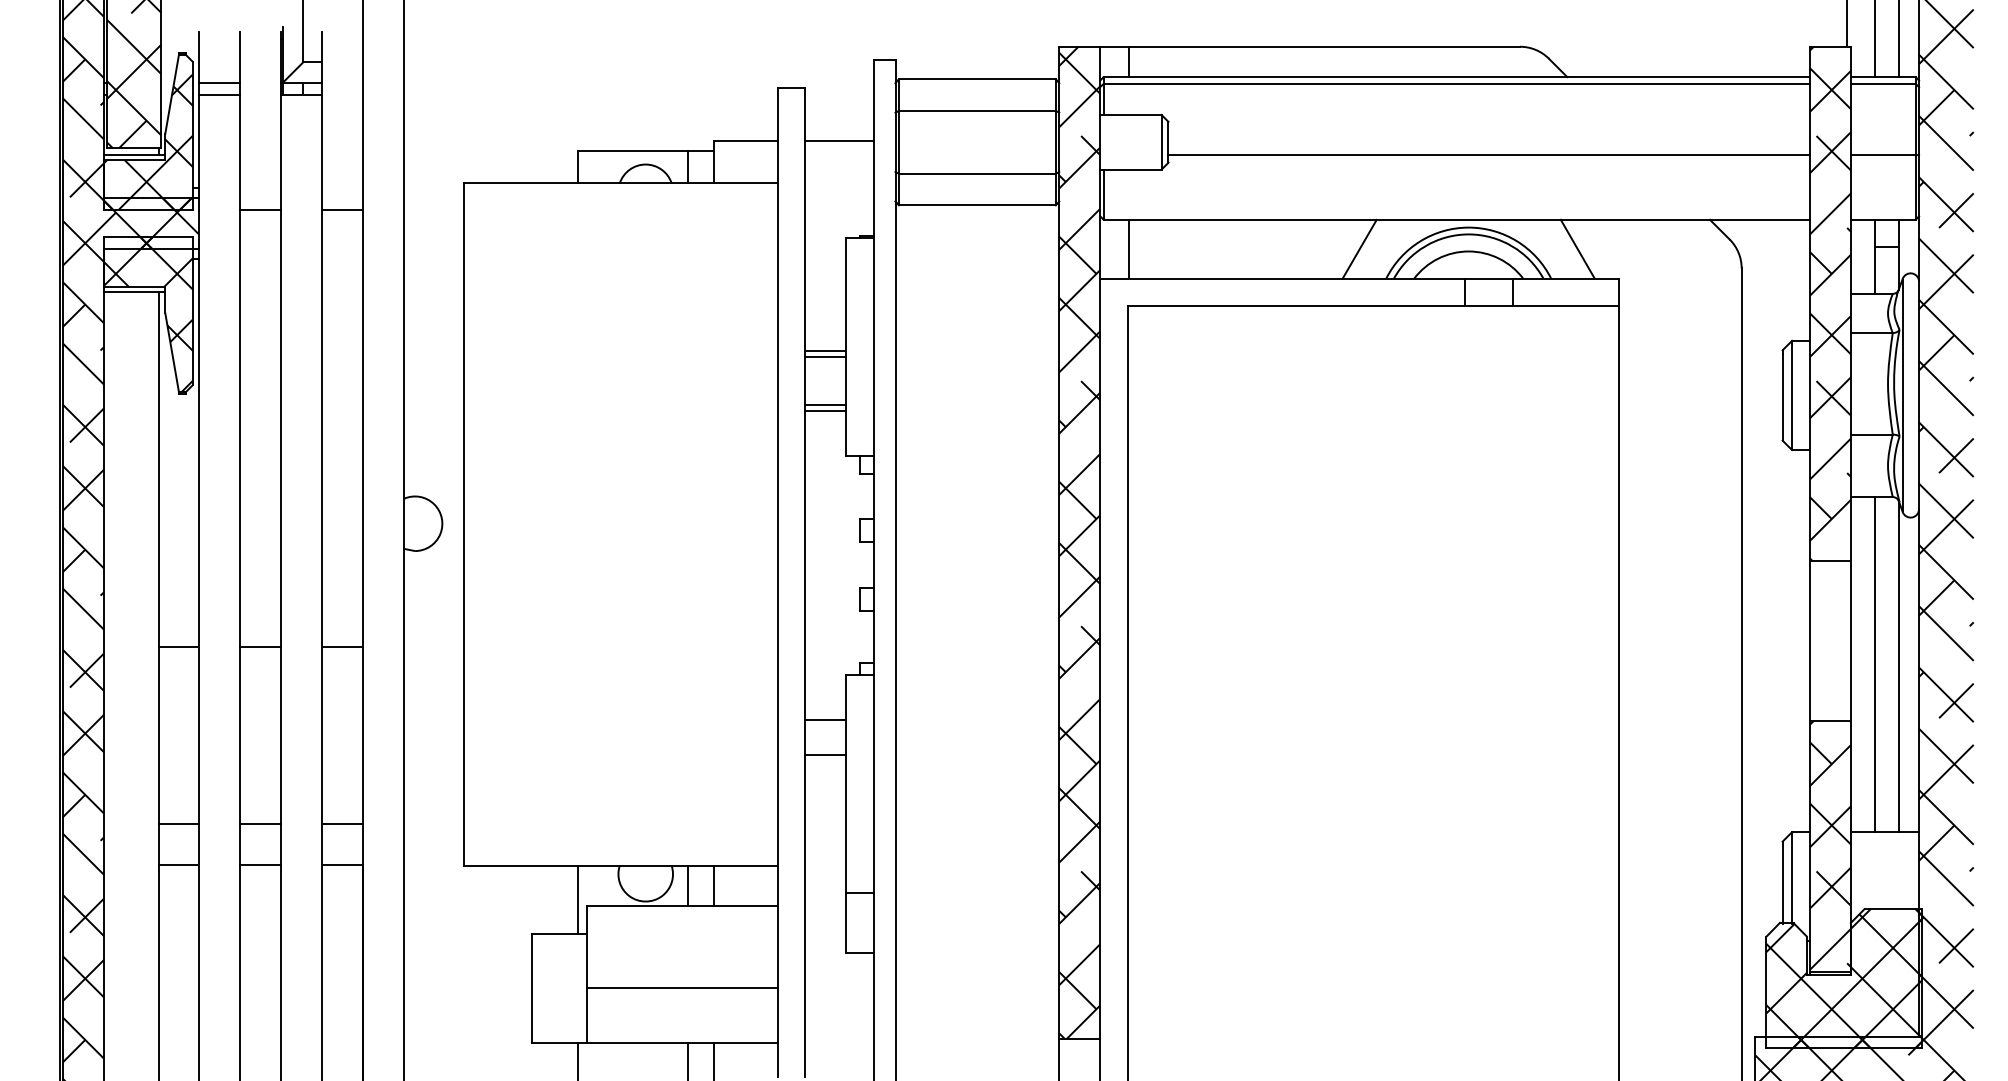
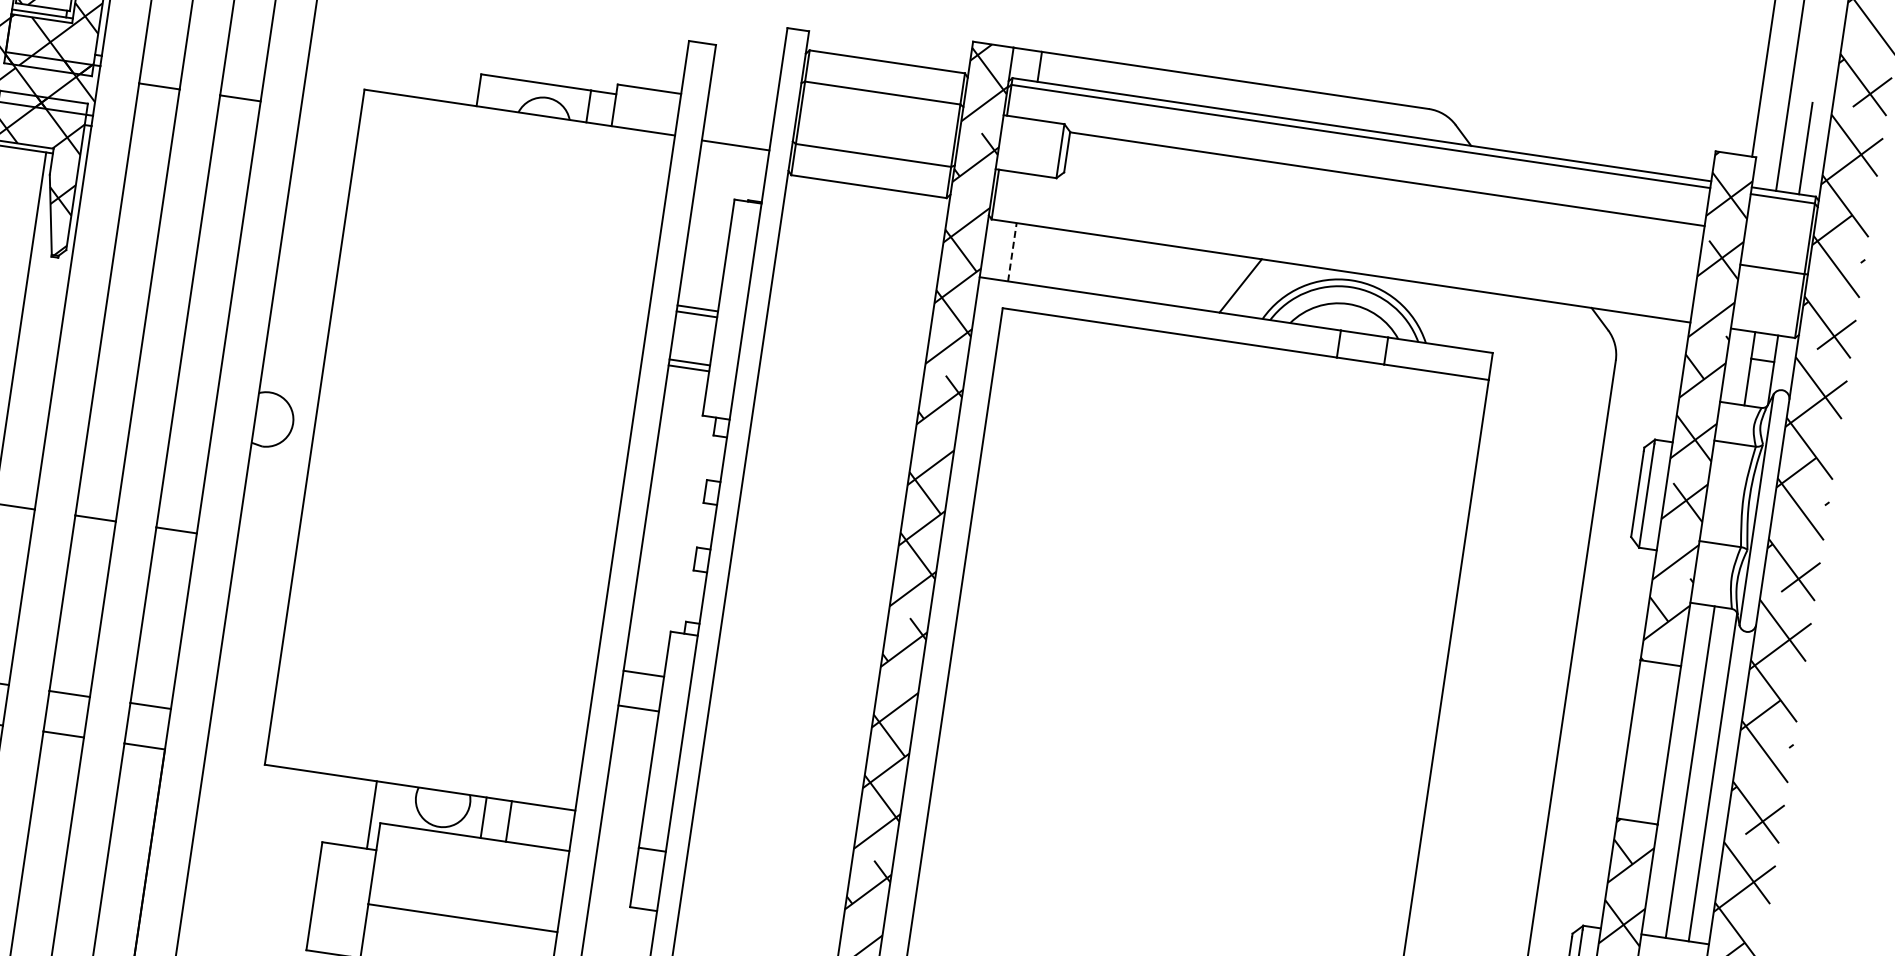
line: (839, 141) -> (735, 145), moved
line: (1488, 155) -> (1386, 179), moved
line: (1128, 248) -> (1012, 251), solid -> dashed
line: (1577, 248) -> (1456, 316), removed

